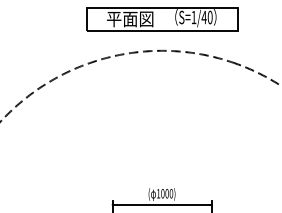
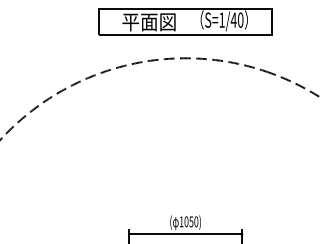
text: (166, 193) -> (190, 221), 1000) -> 1050)

